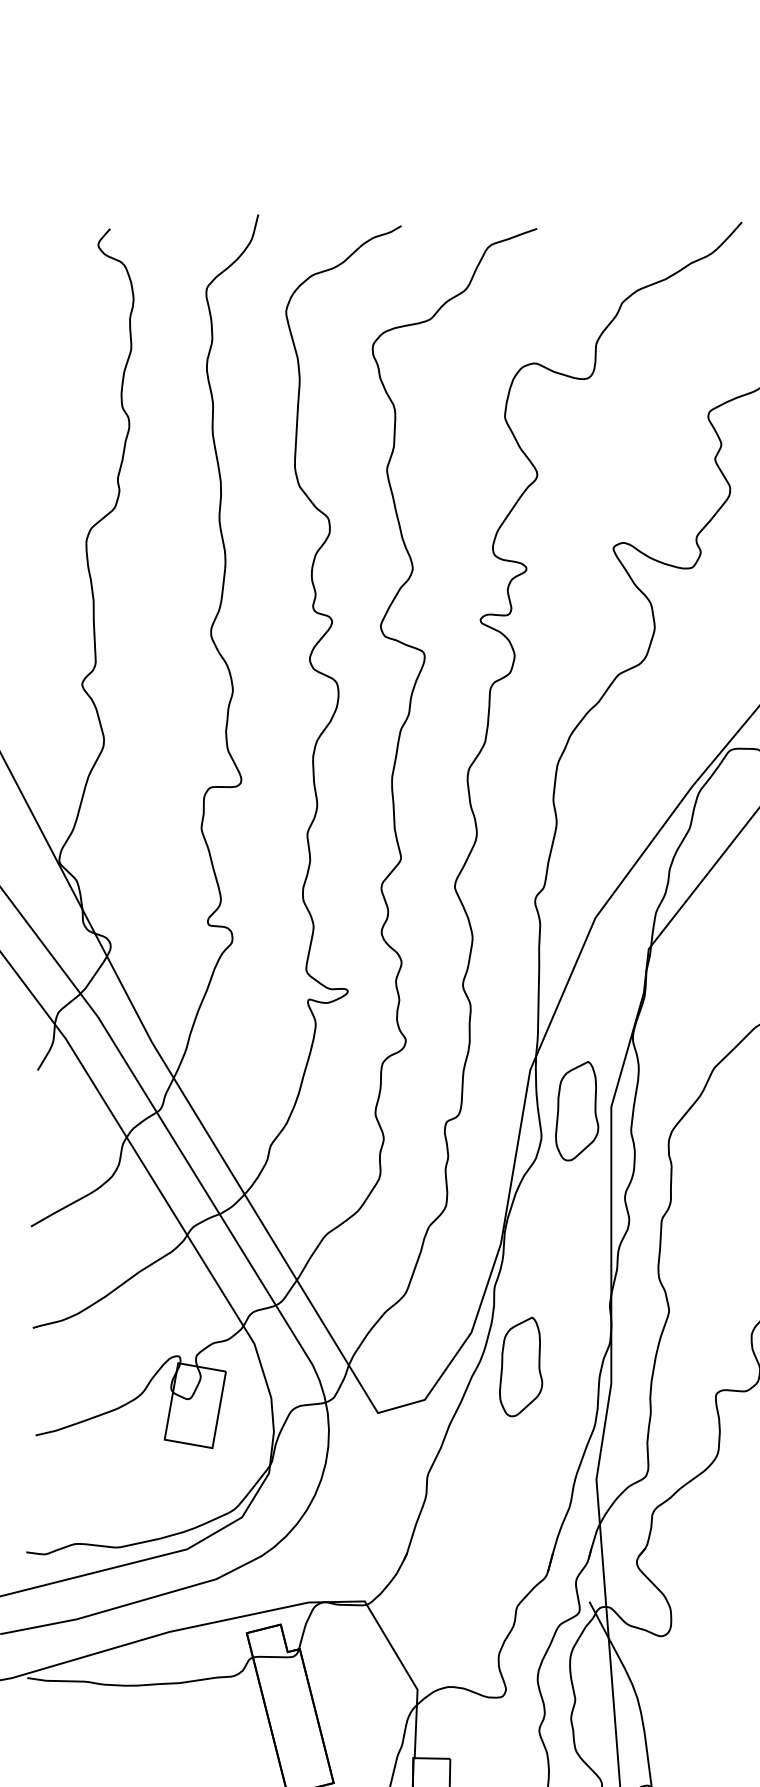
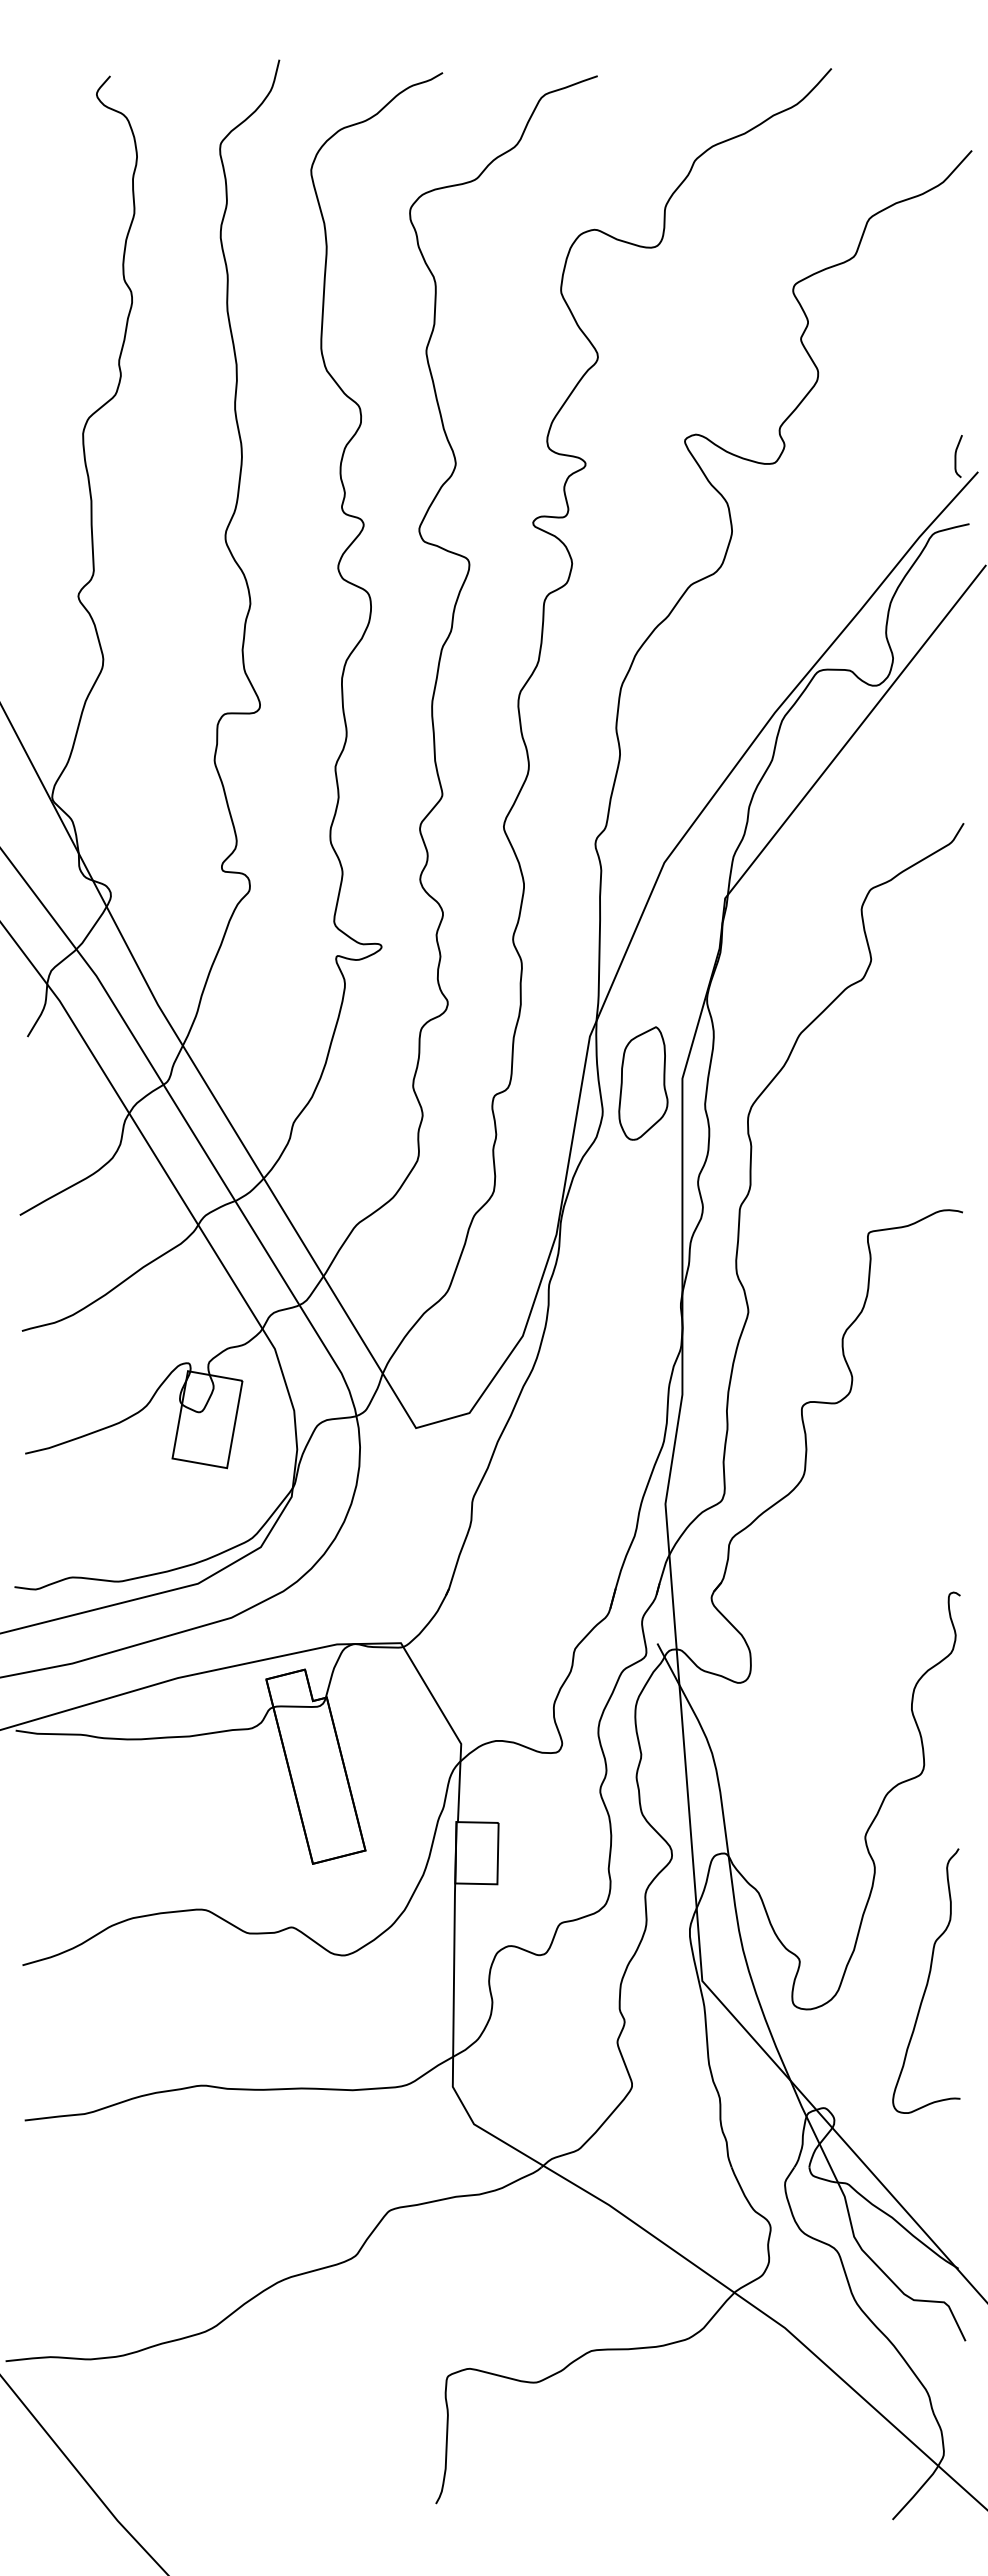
part: (521, 1366) -> (579, 1375), removed

